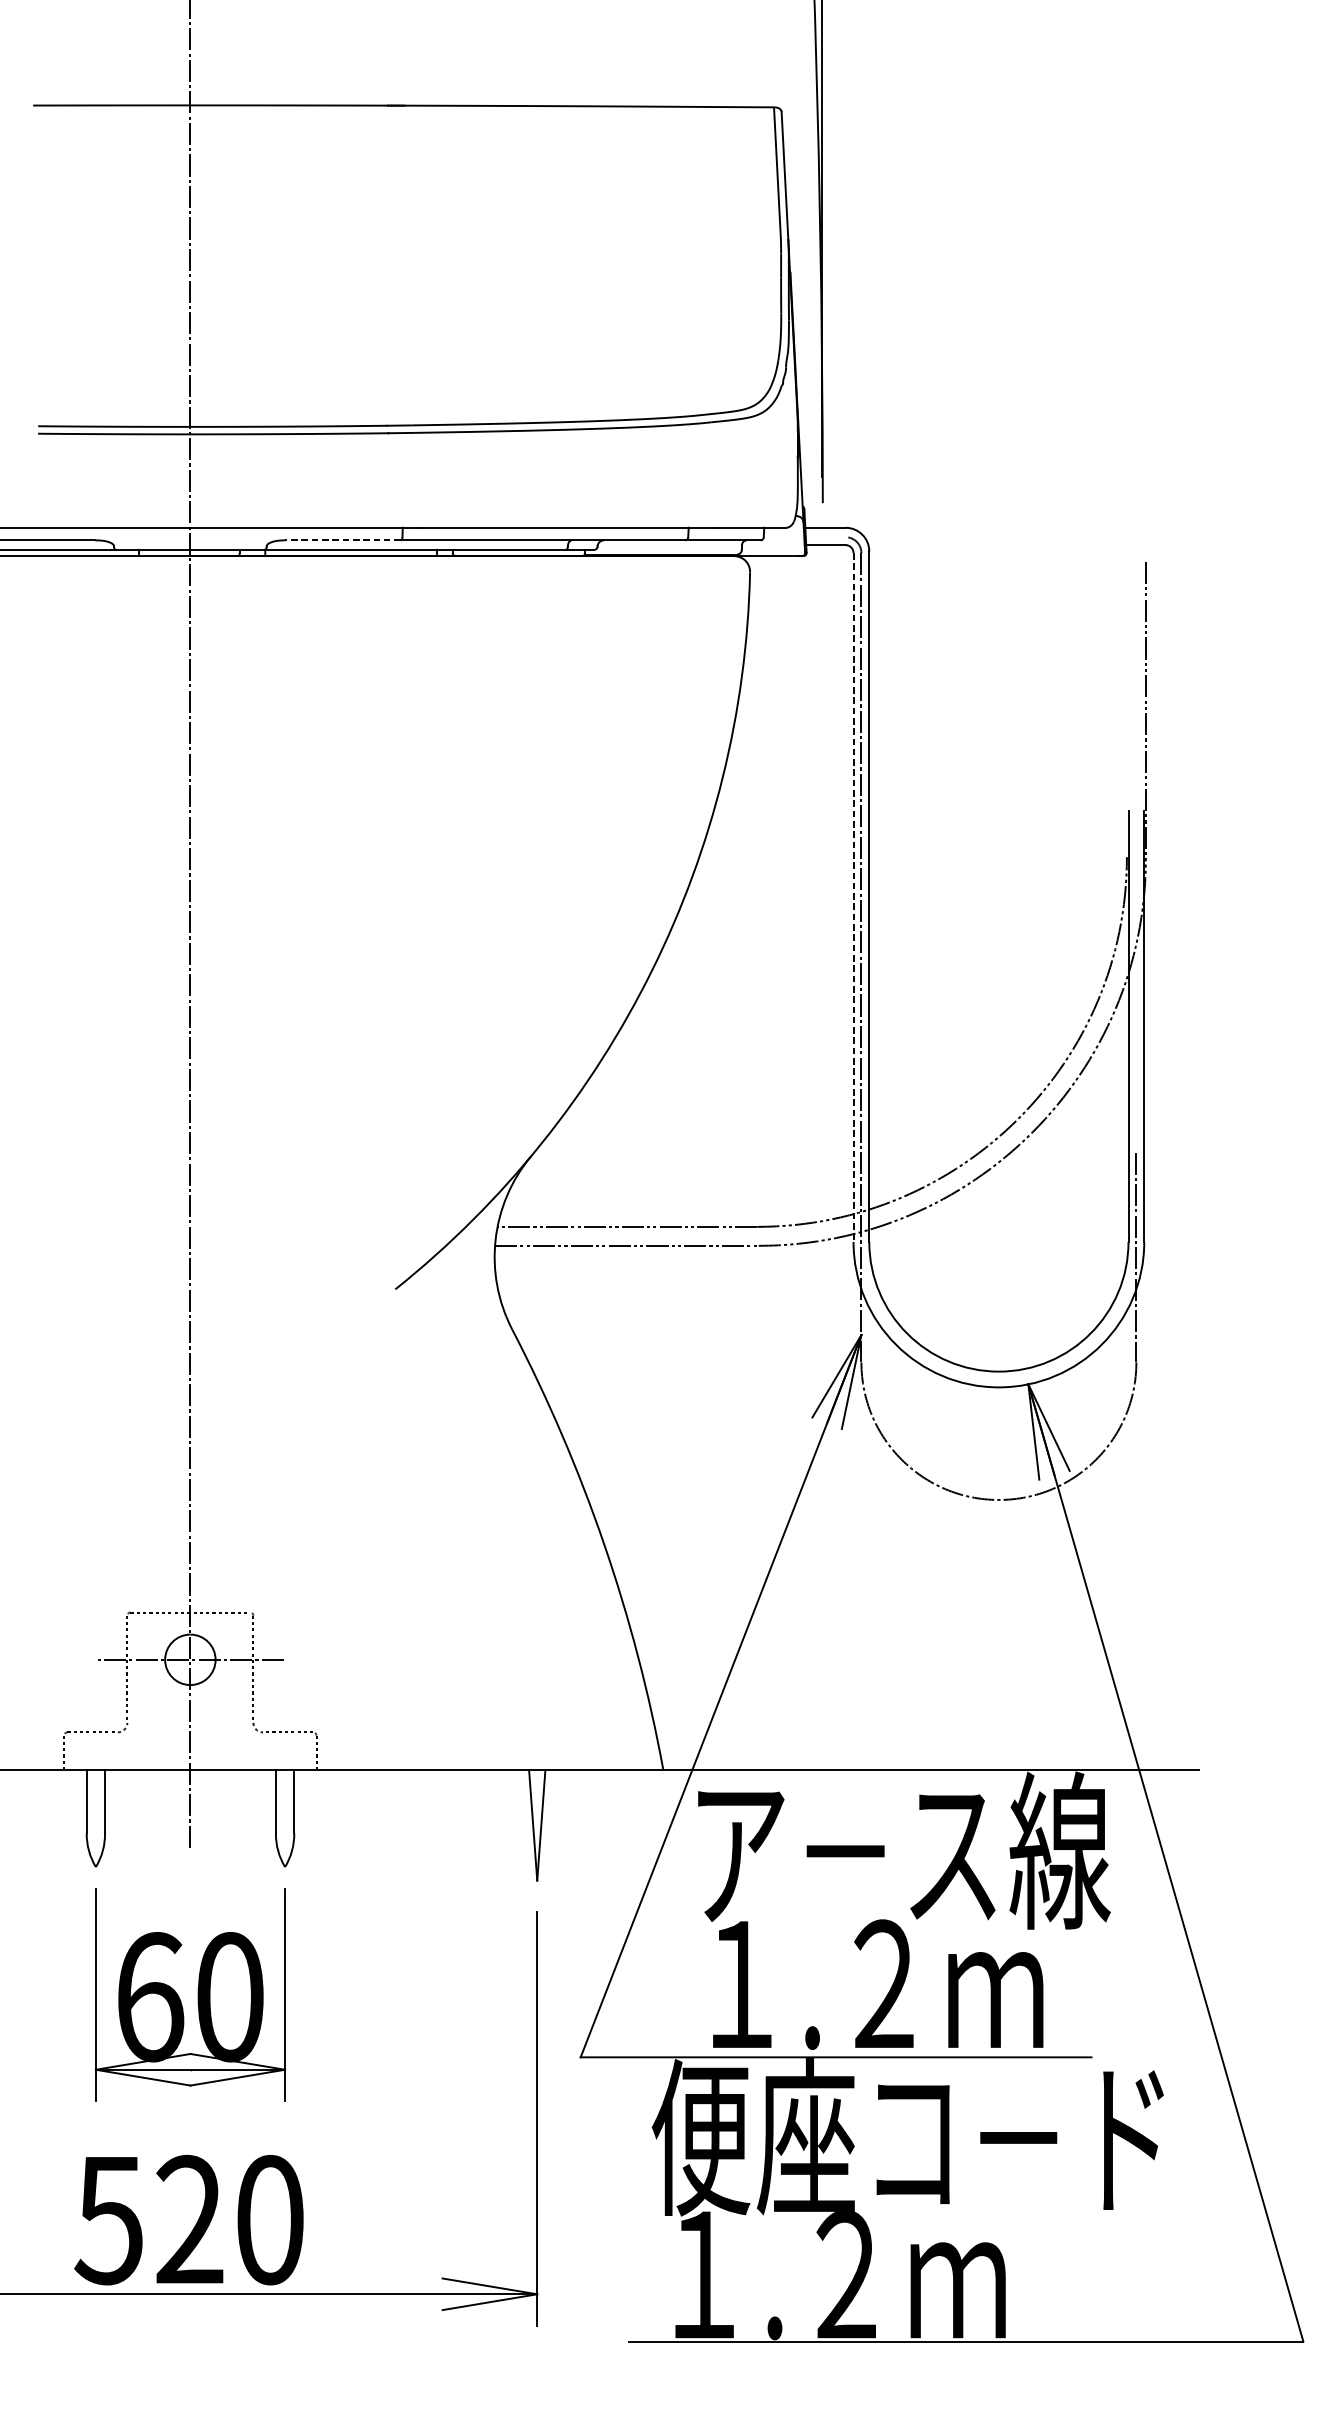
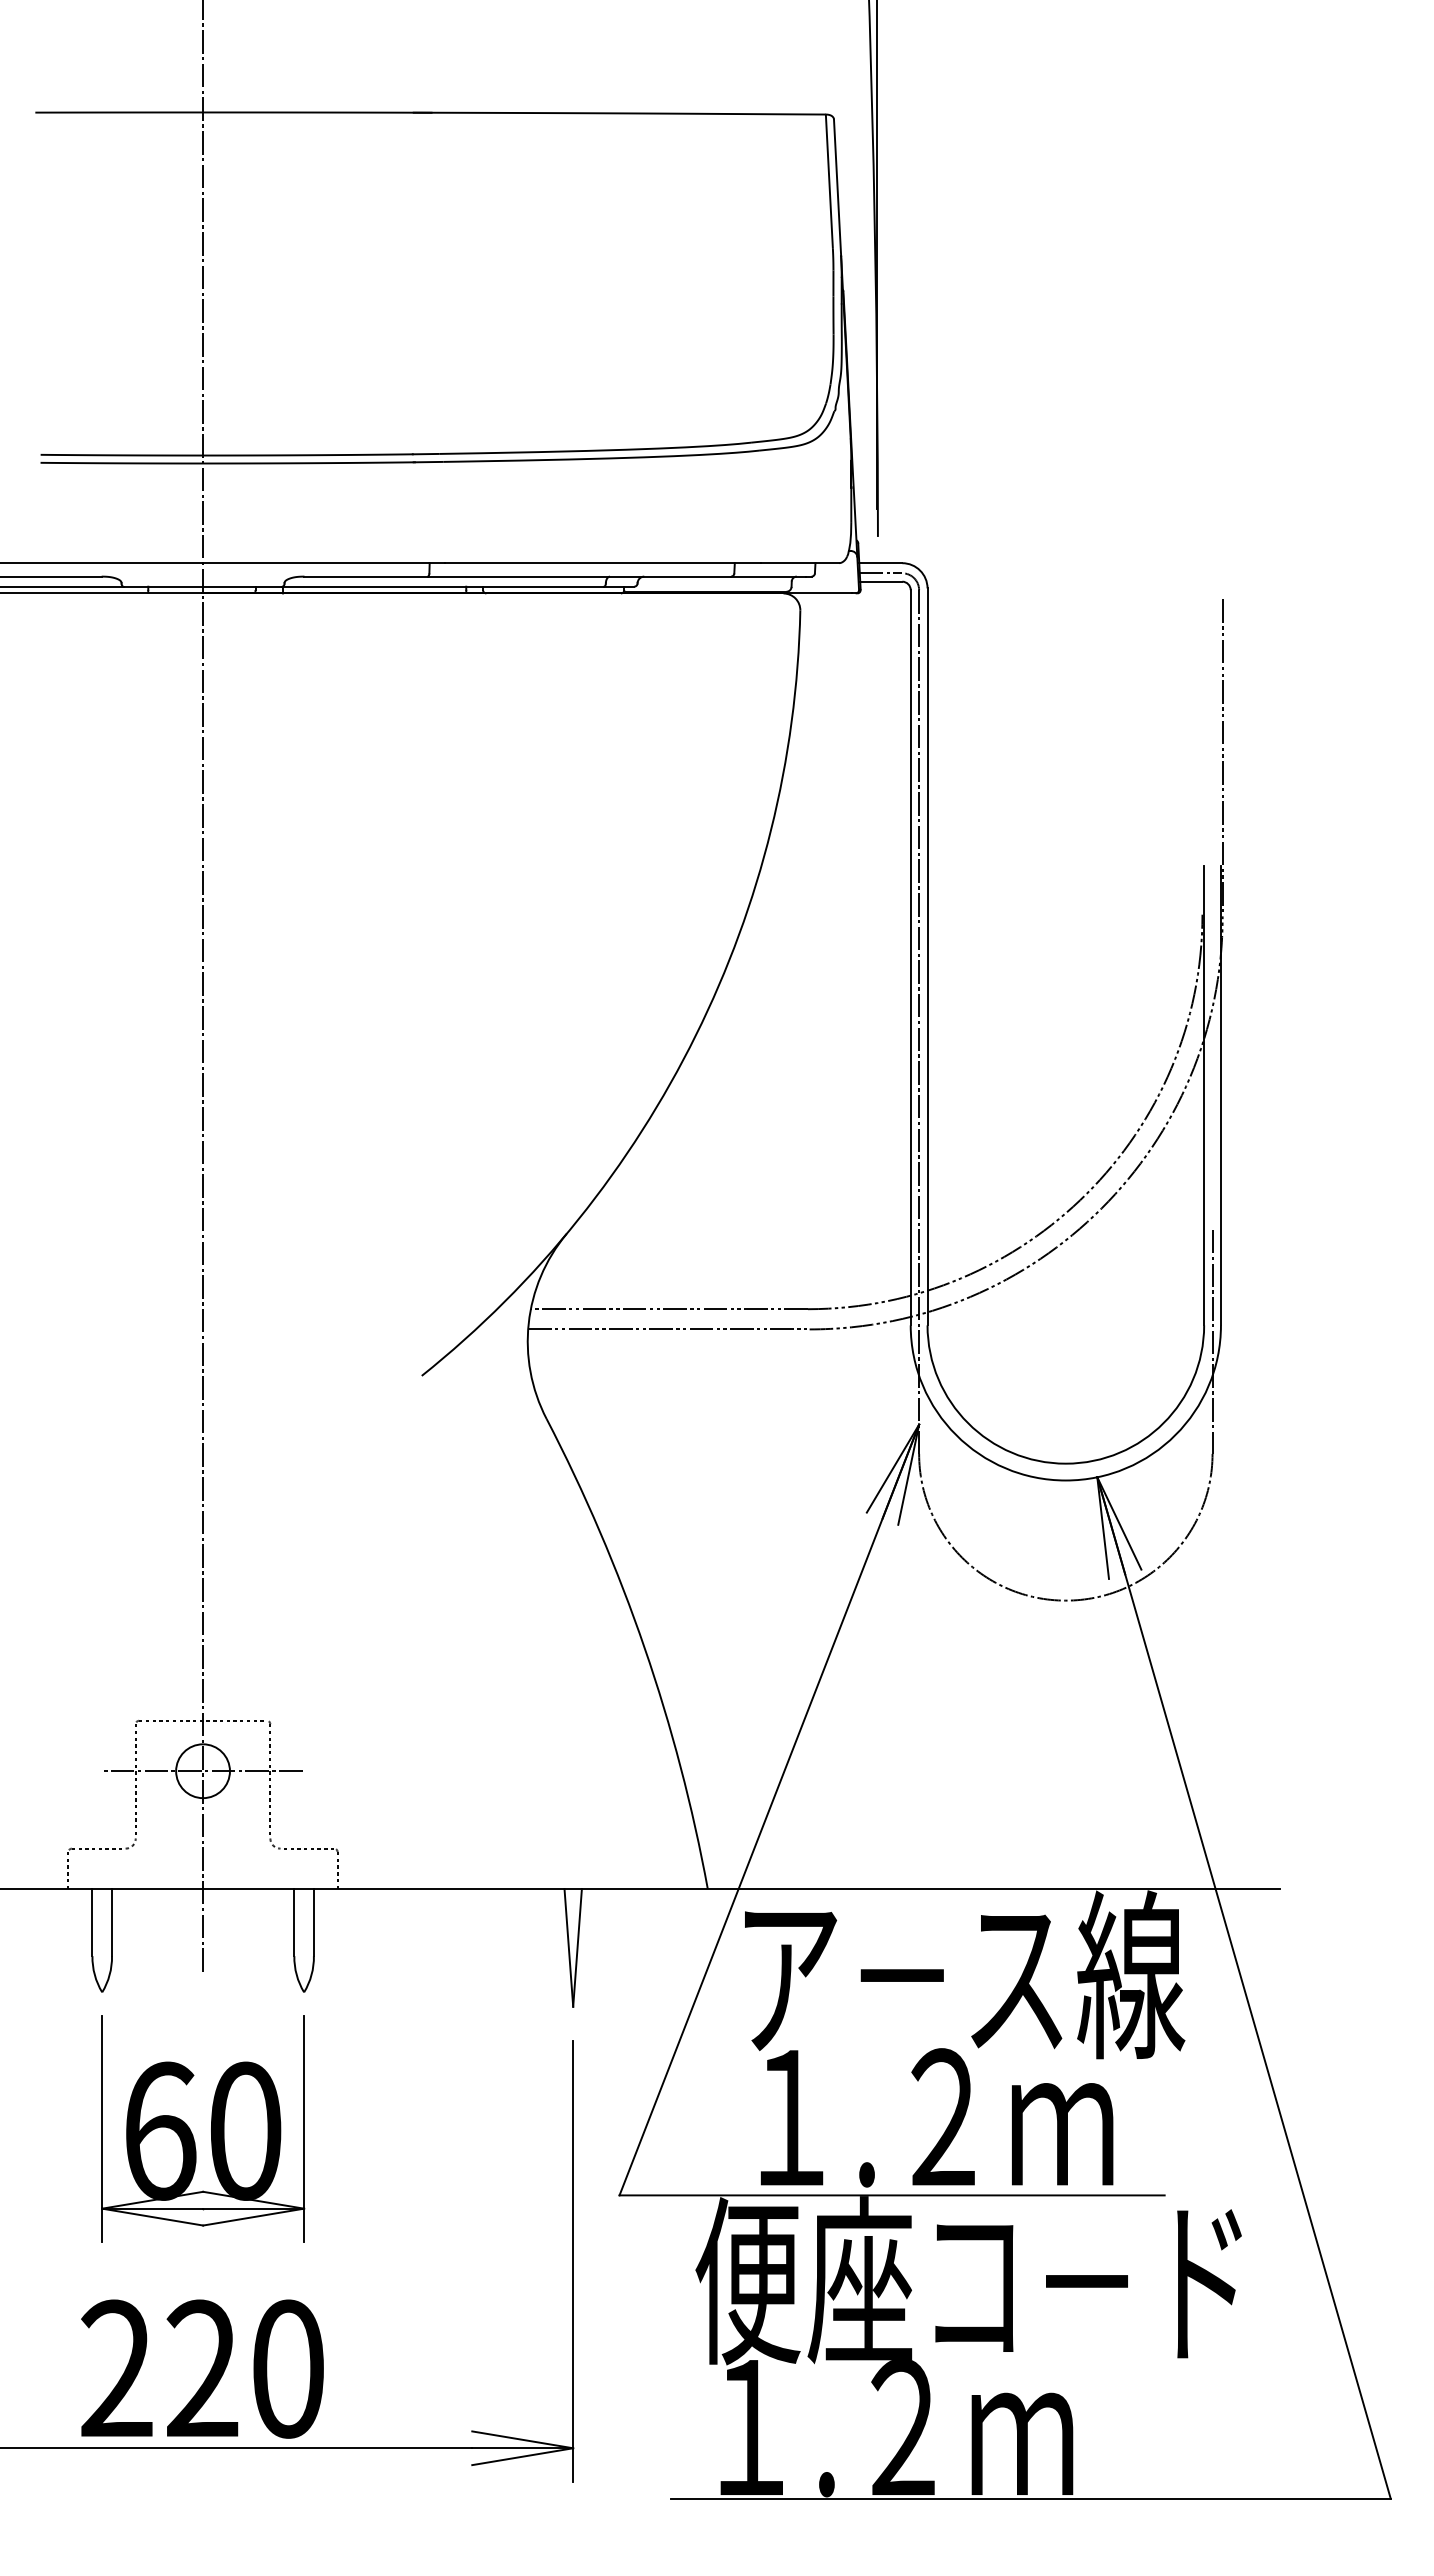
line: (825, 537) -> (880, 573), added
line: (343, 540) -> (366, 576), dashed -> solid
line: (853, 897) -> (910, 957), dashed -> solid
text: (108, 2219) -> (115, 2368), 520 -> 220

